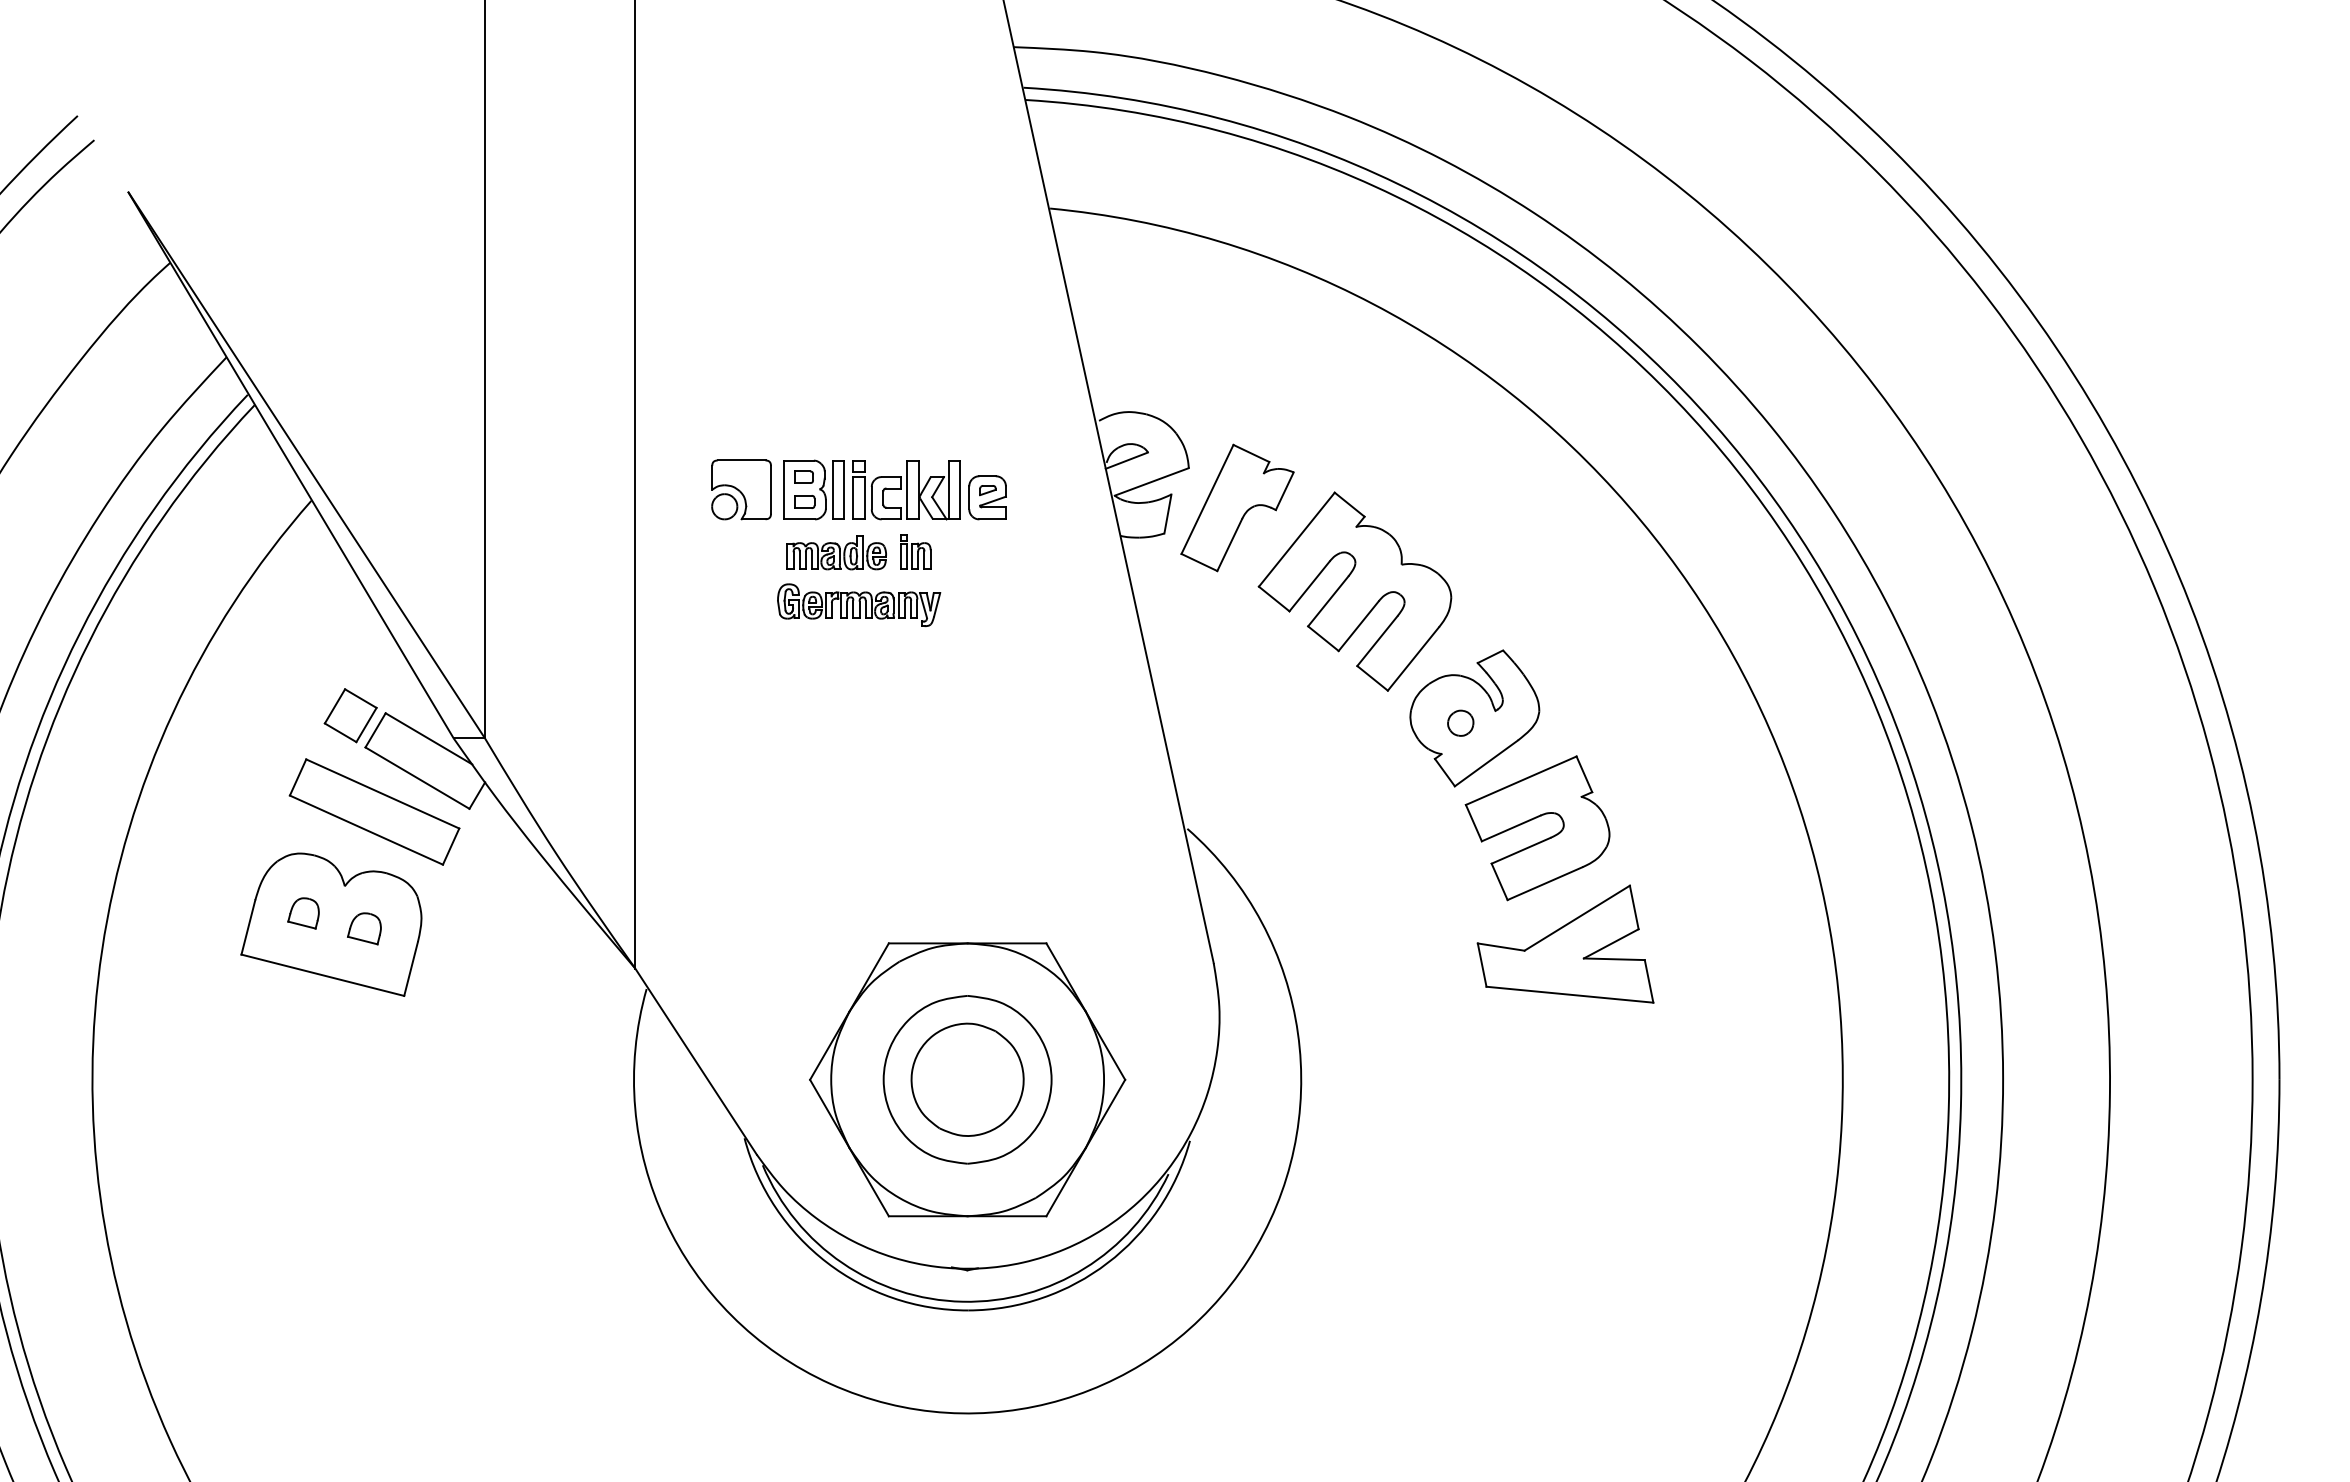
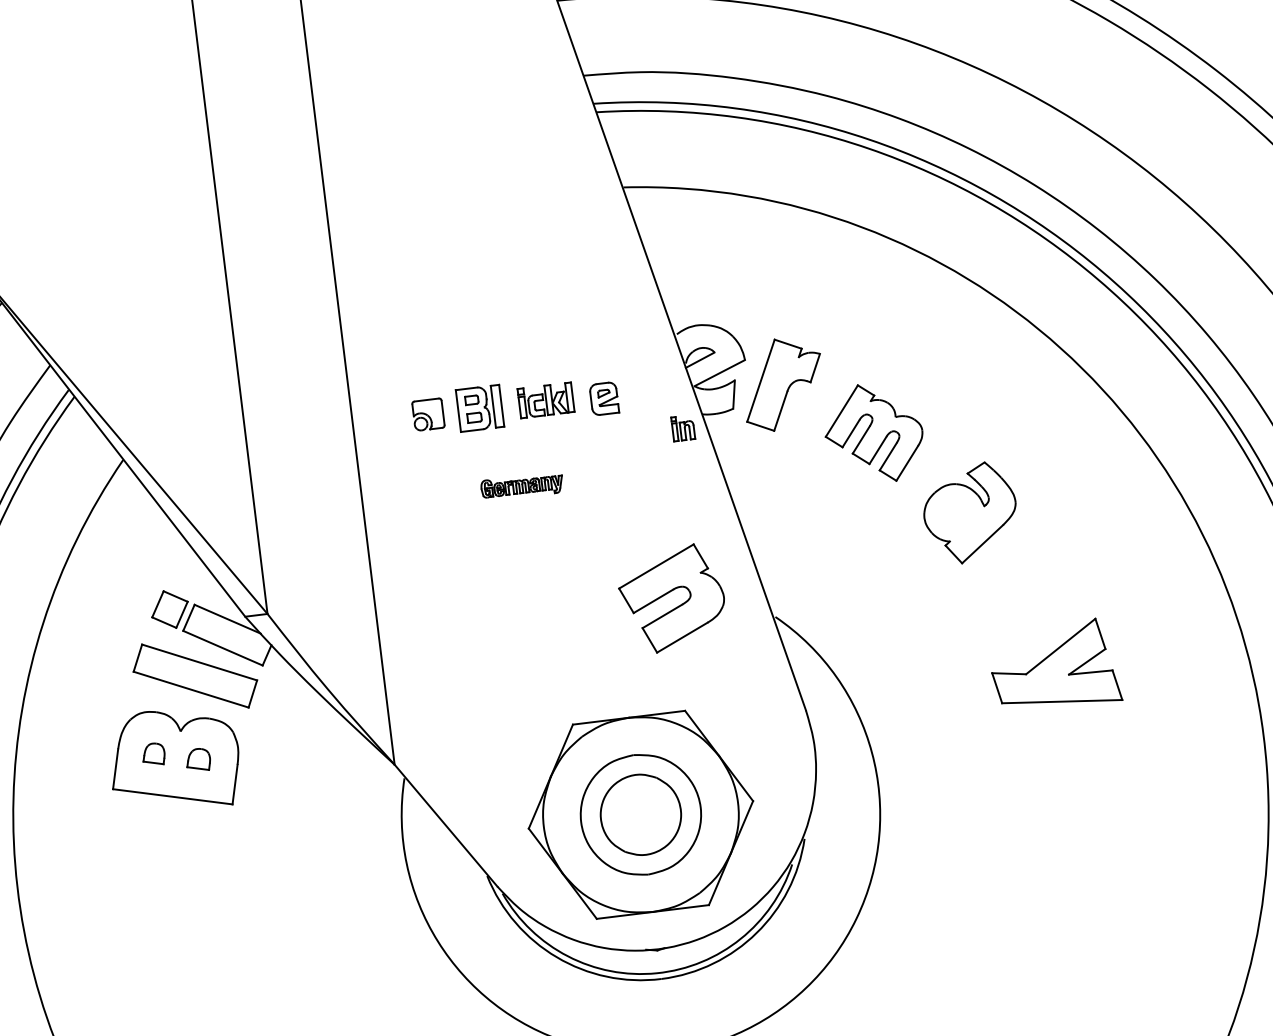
part: (741, 489) -> (428, 414), size x0.7
part: (906, 490) -> (545, 400), size x0.7
part: (915, 551) -> (682, 427), moved
part: (836, 552) -> (501, 450), removed
part: (1354, 591) -> (873, 433), size x0.7
part: (859, 605) -> (522, 486), size x0.7
part: (1460, 722) -> (960, 517), removed
part: (1532, 820) -> (667, 593), moved

